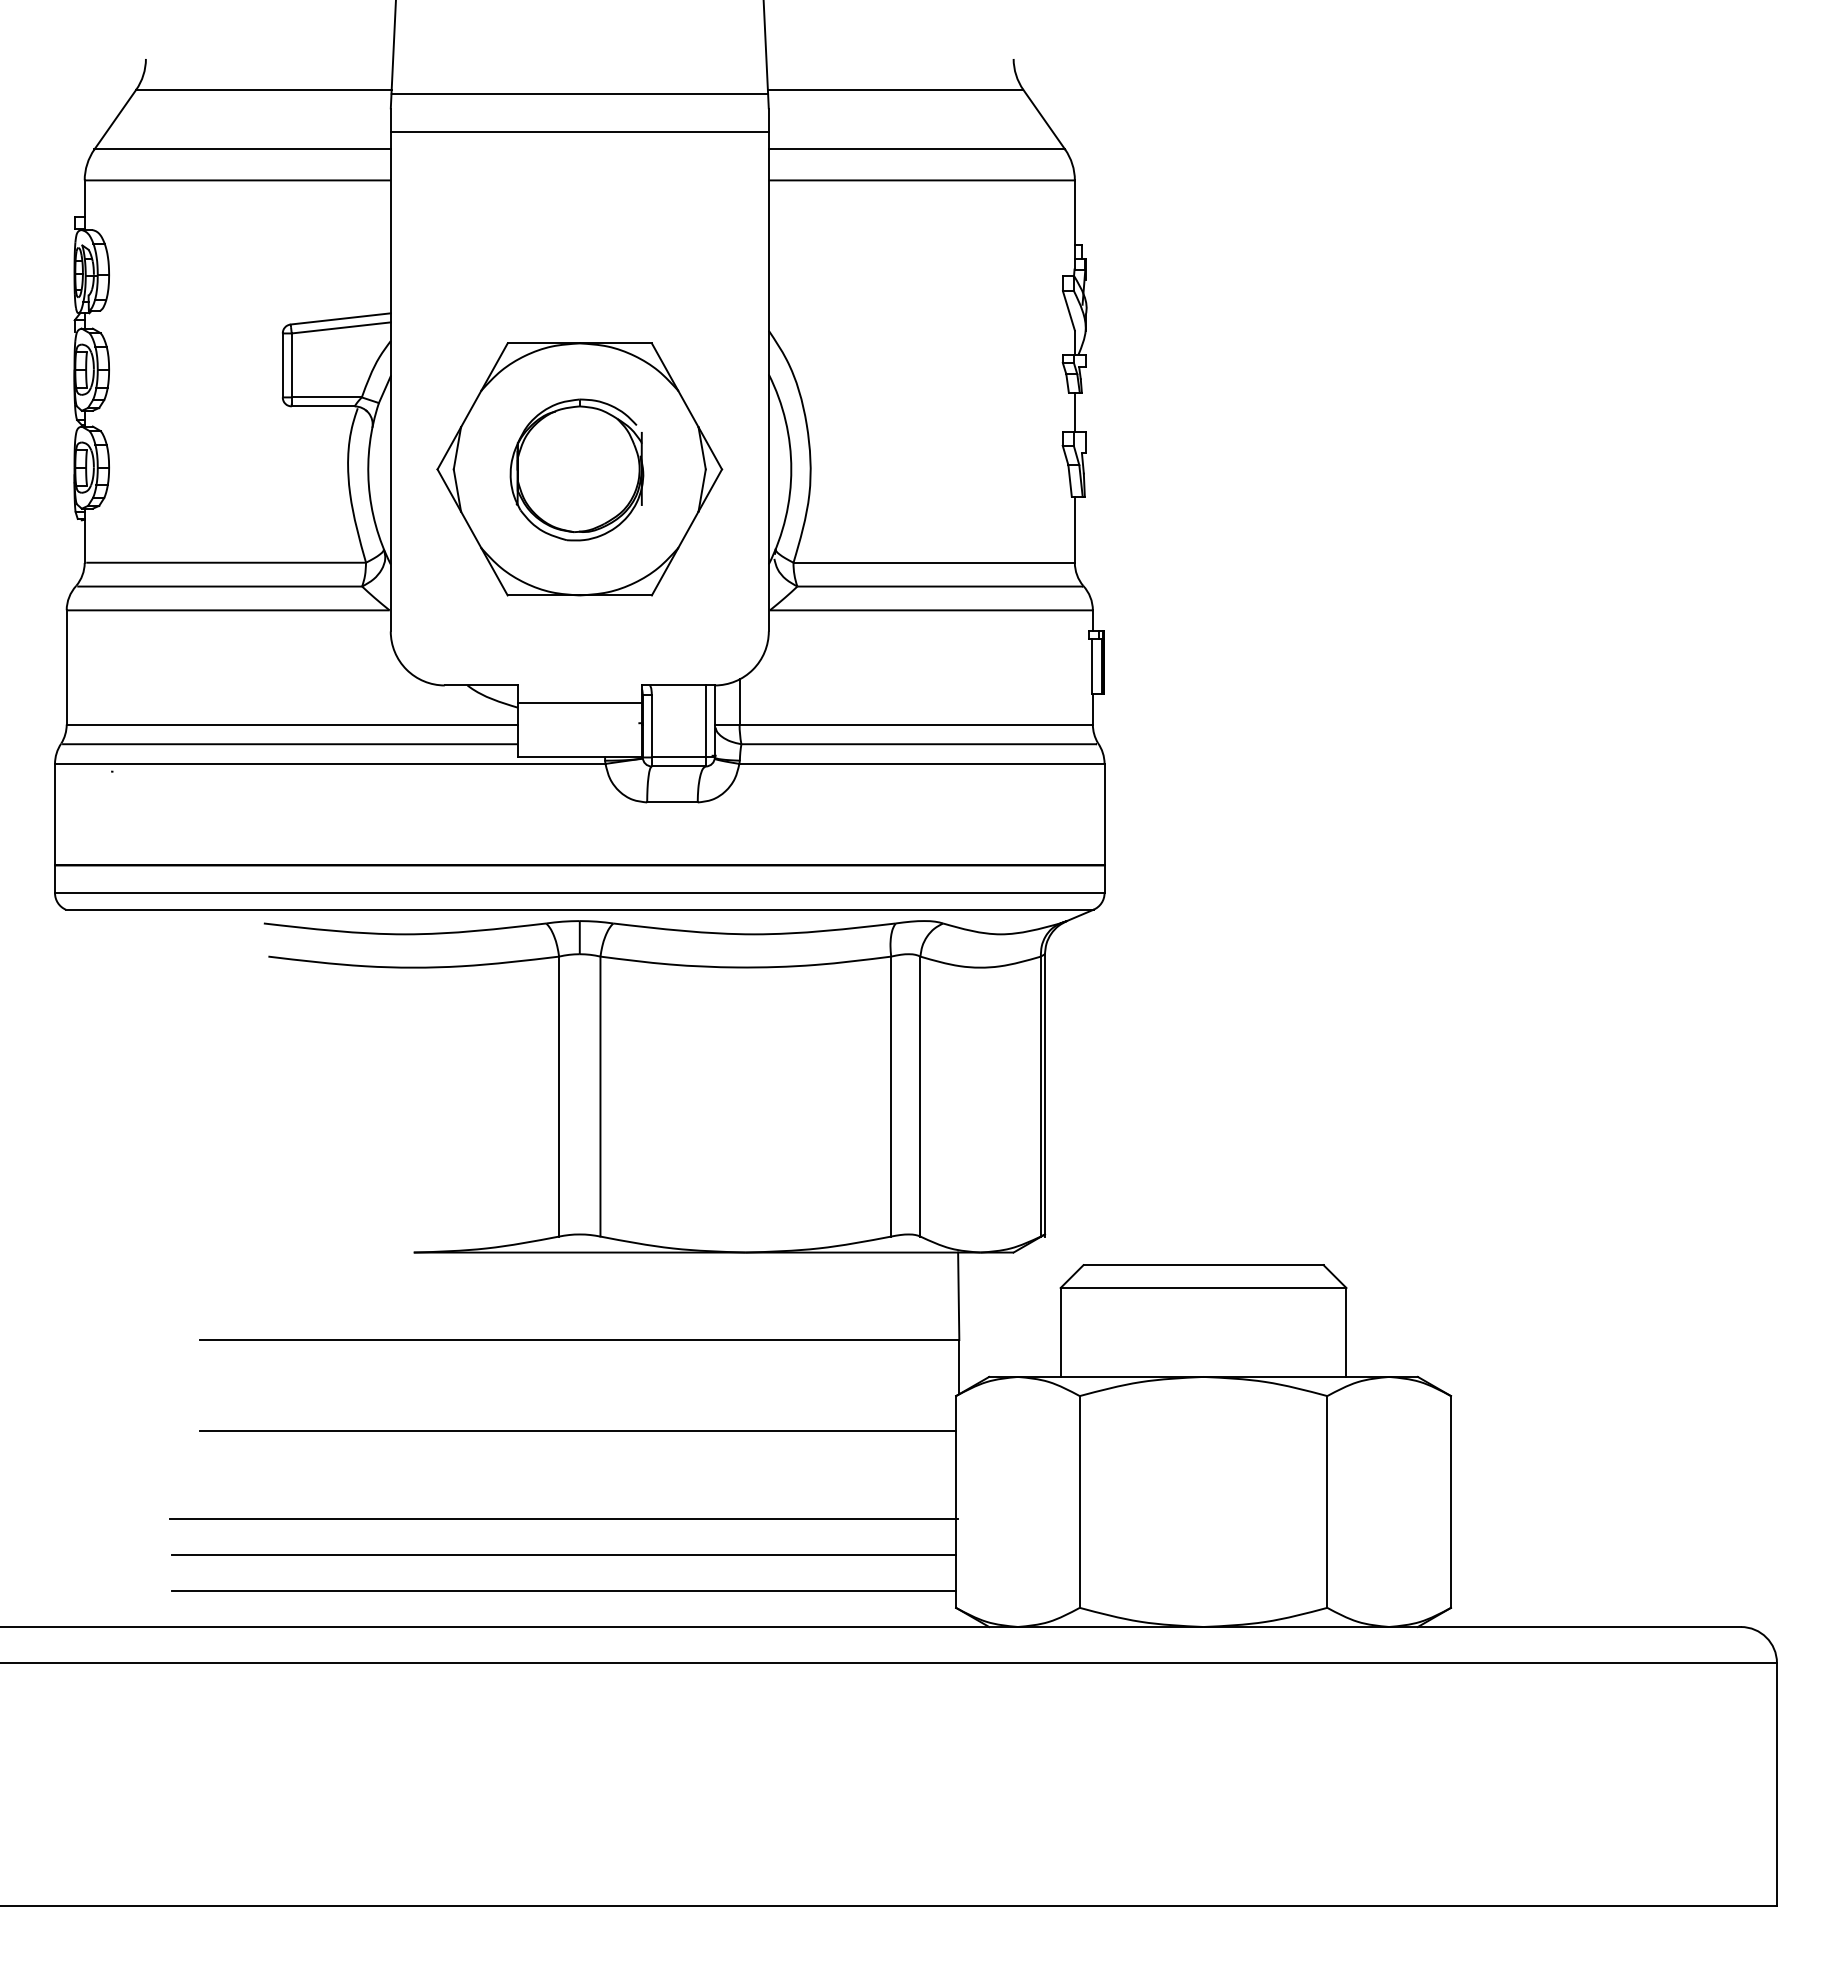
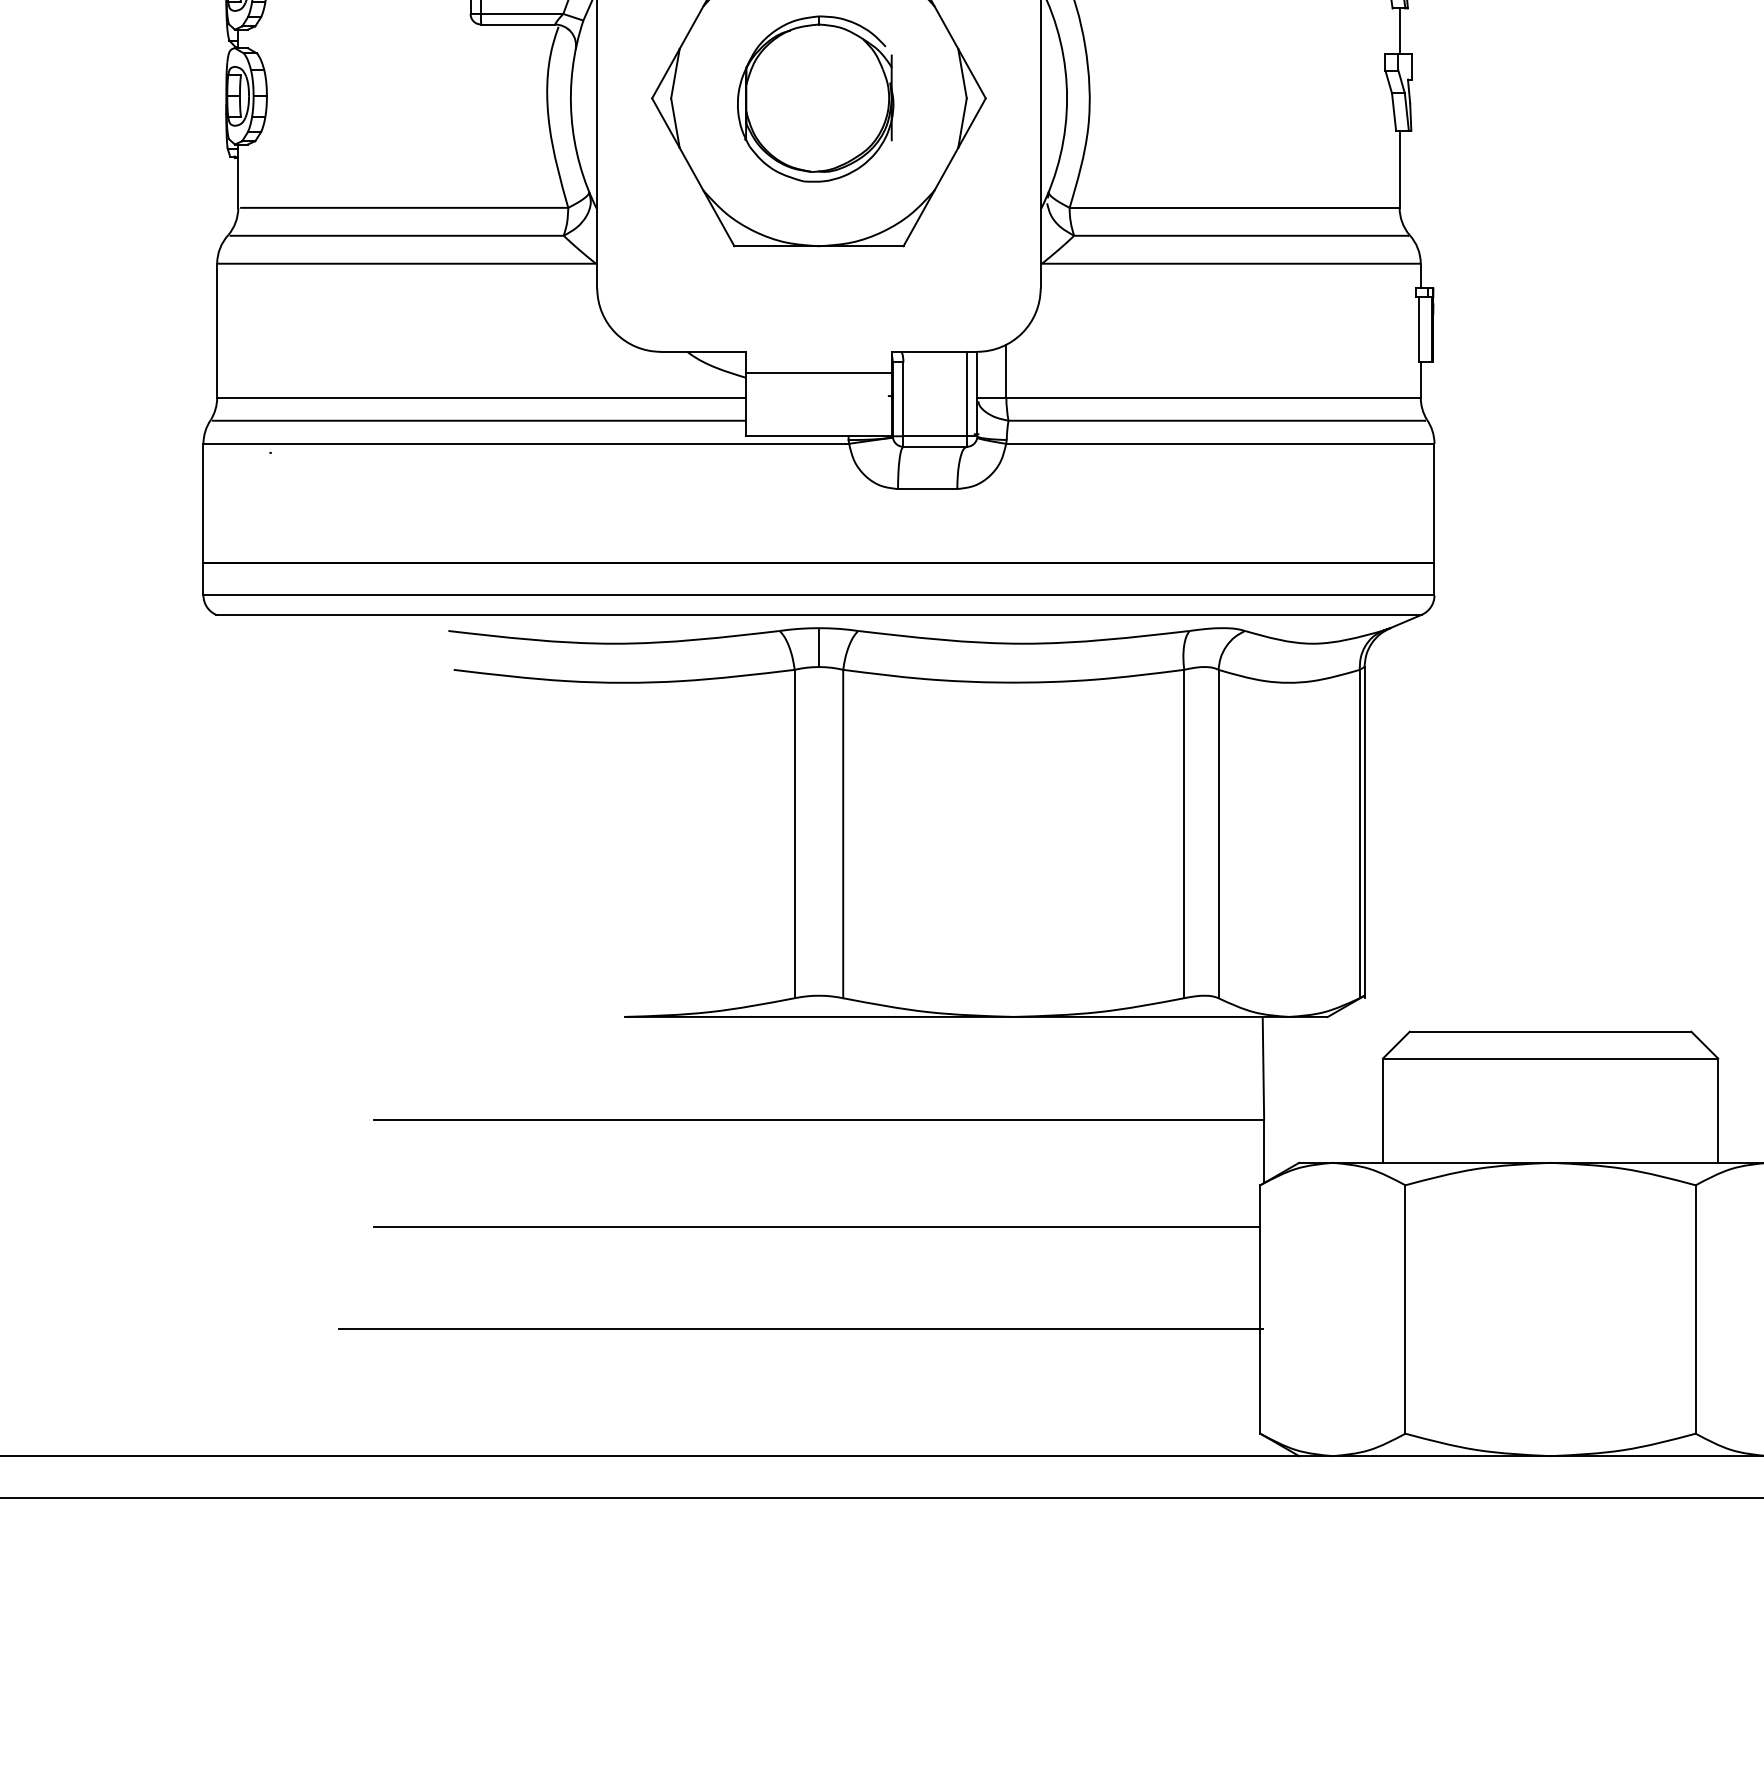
line: (564, 1554) -> (801, 1371), removed
line: (564, 1591) -> (801, 1414), removed

